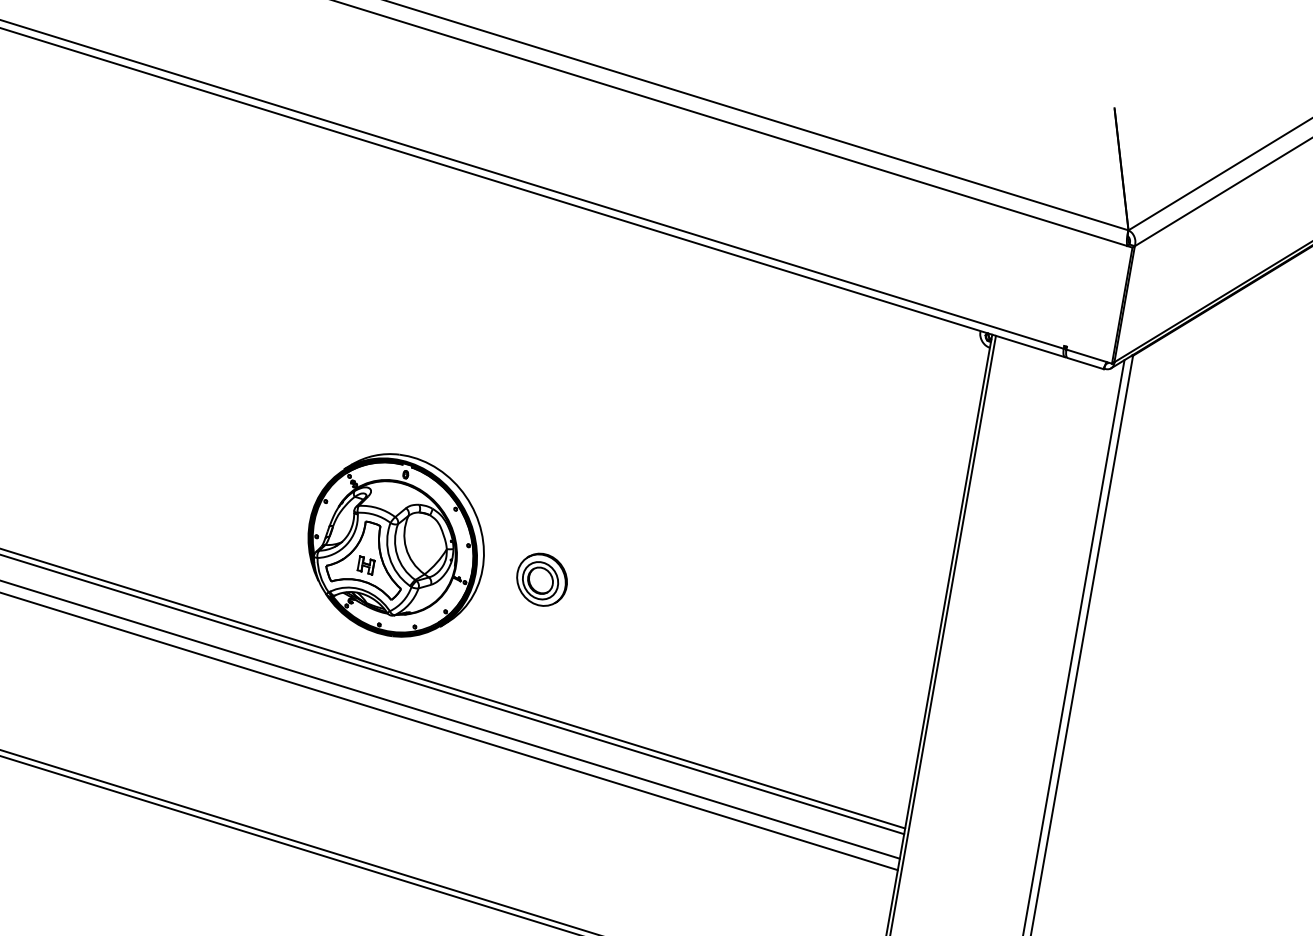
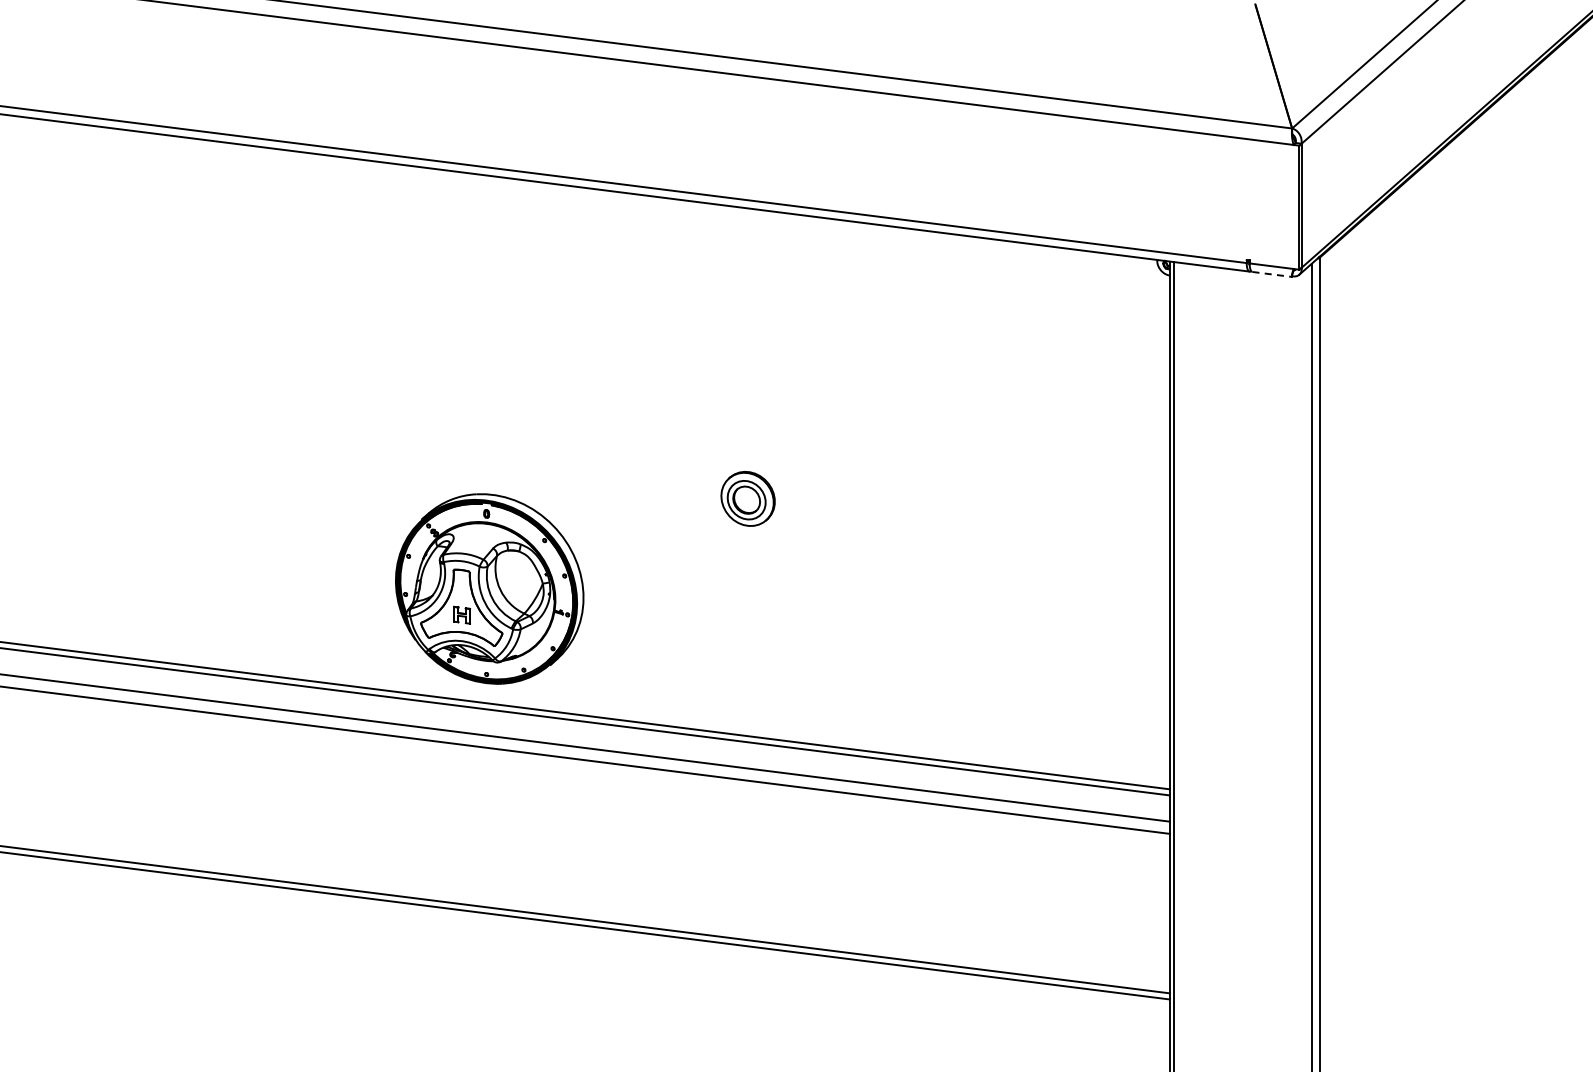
line: (1086, 363) -> (1272, 274), solid -> dashed
part: (396, 544) -> (489, 588), moved
part: (541, 579) -> (747, 498), moved

